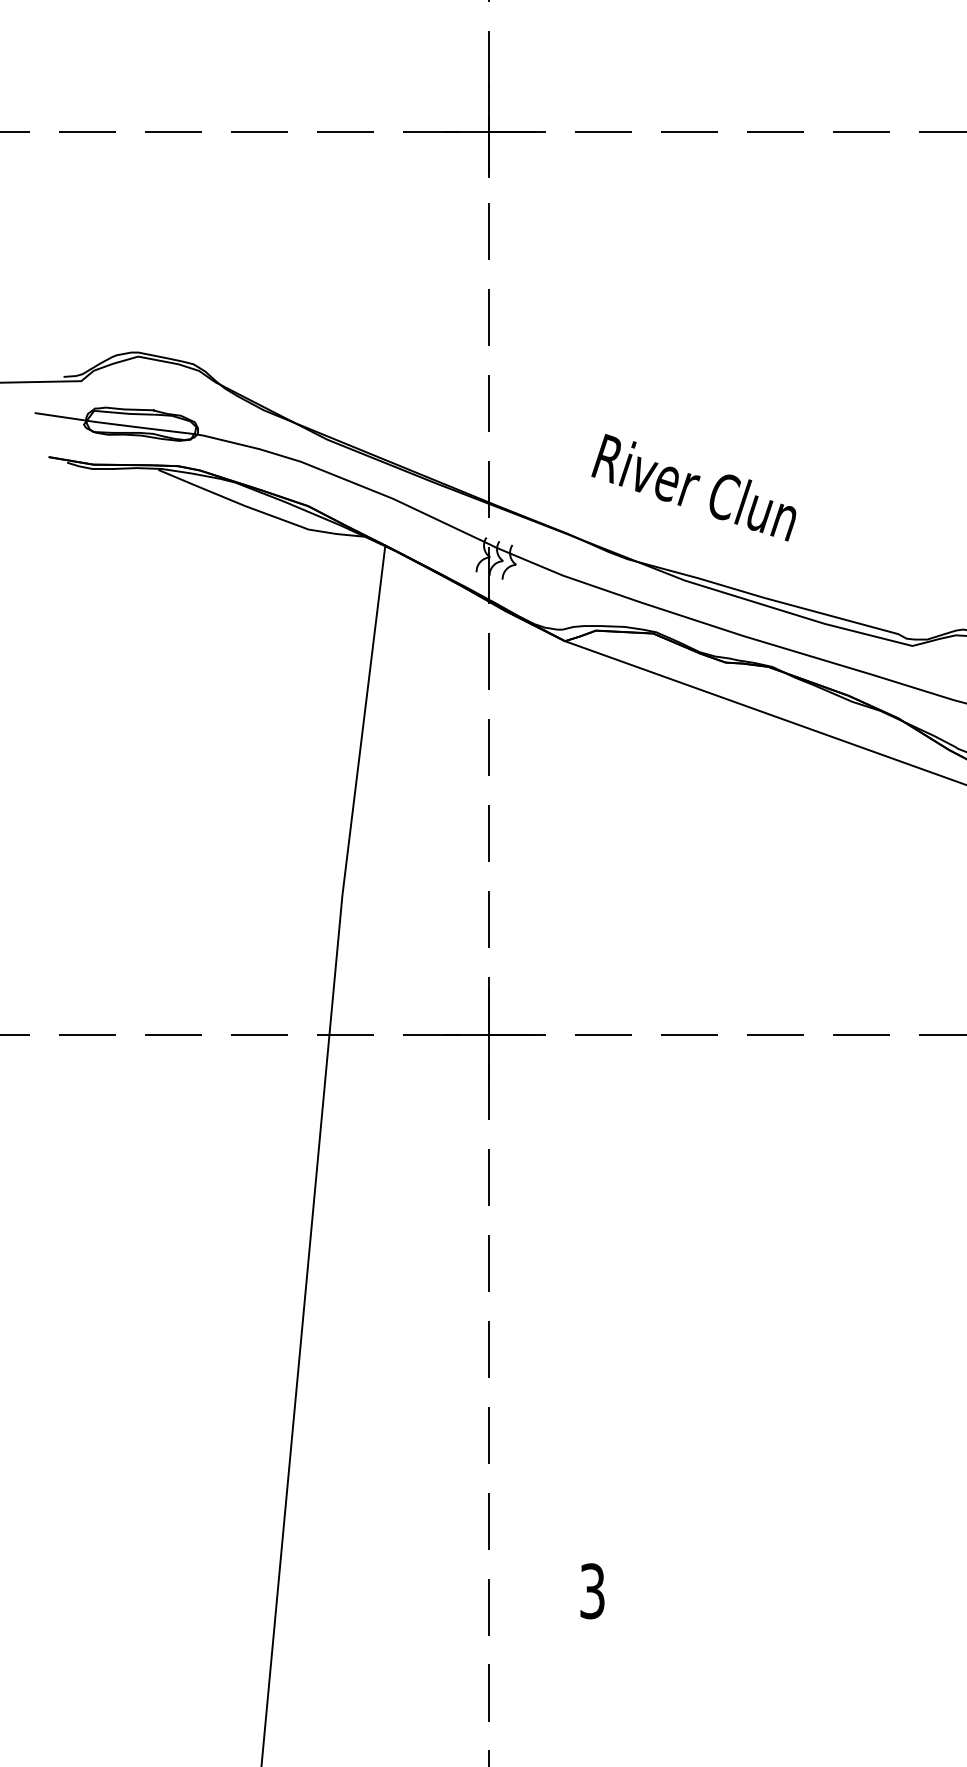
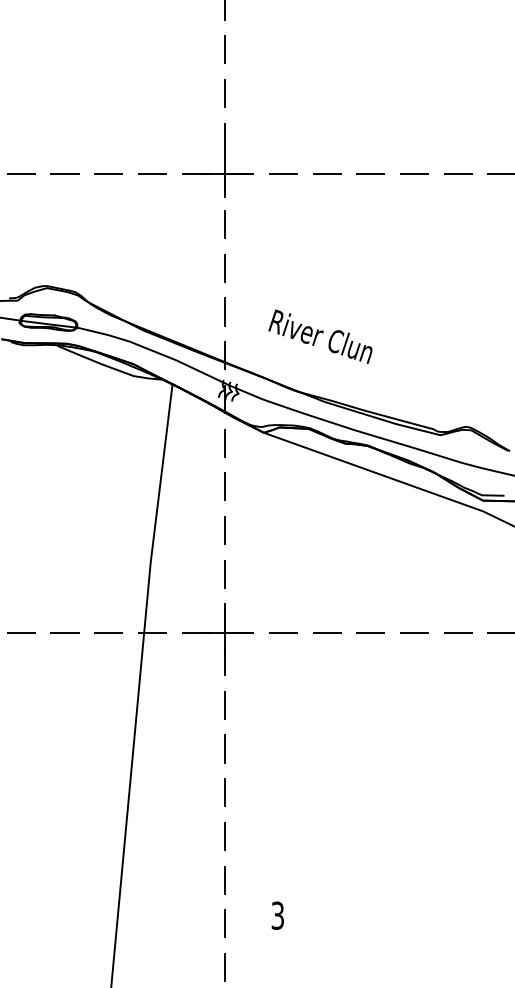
text: (694, 487) -> (320, 336), moved

